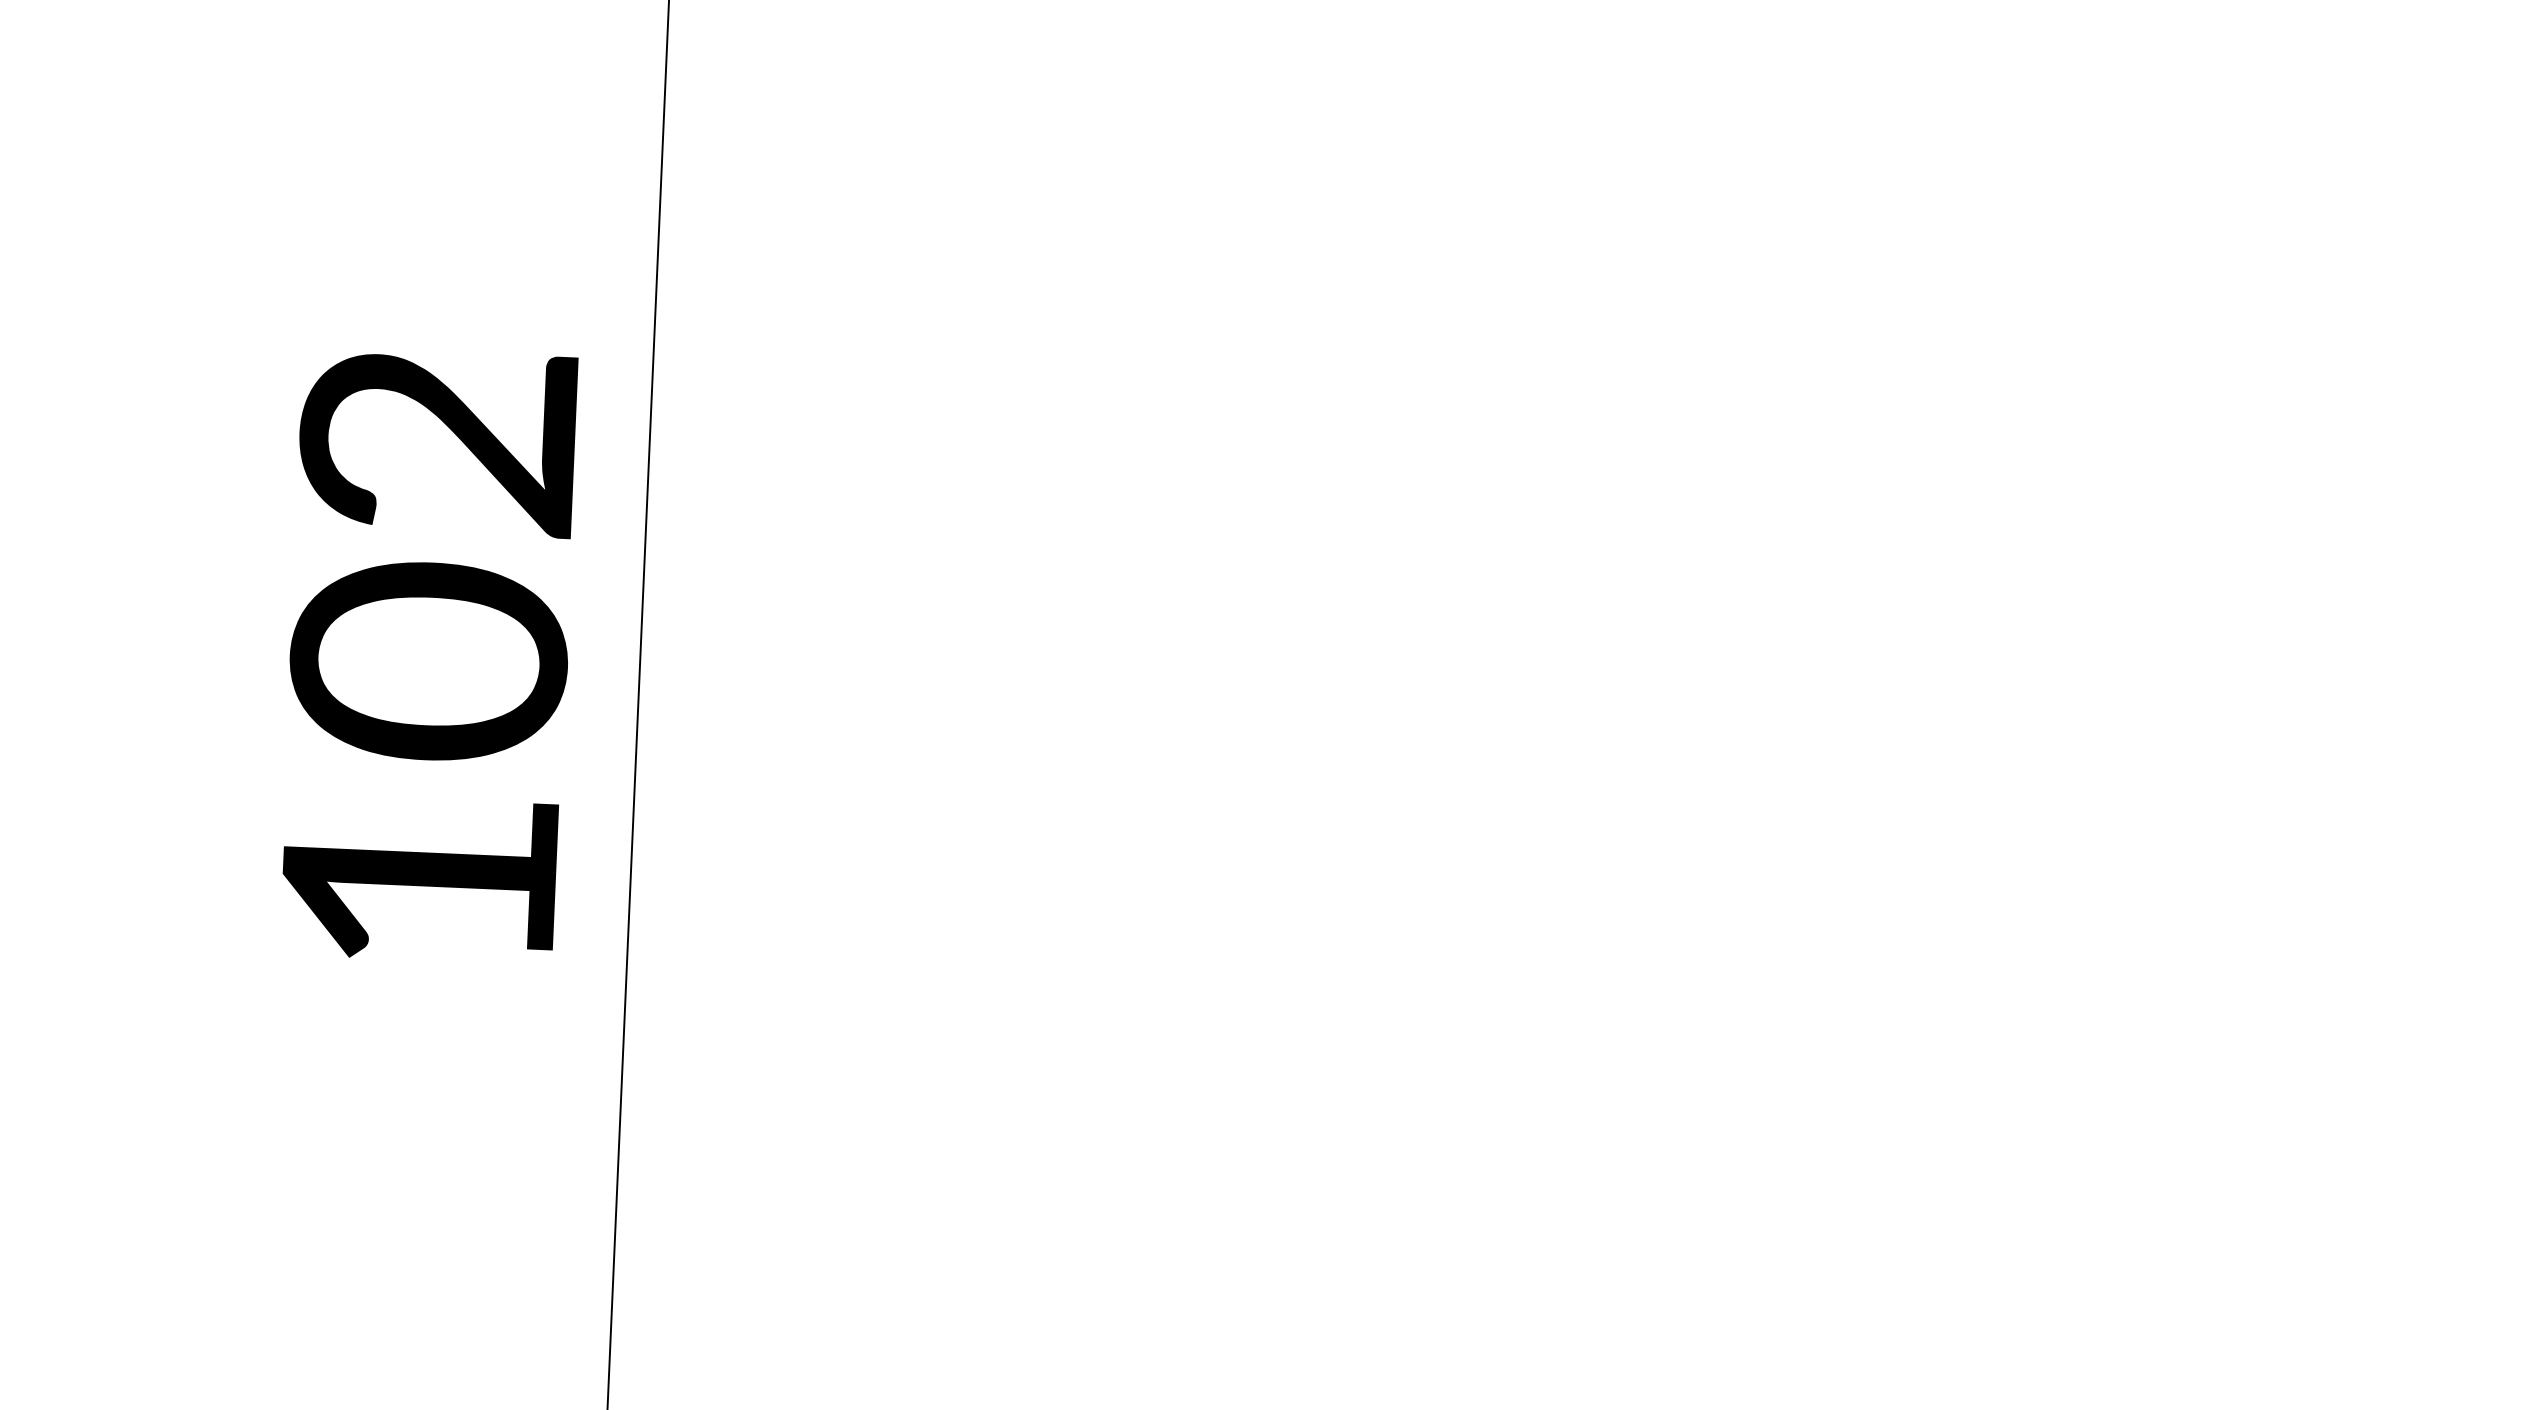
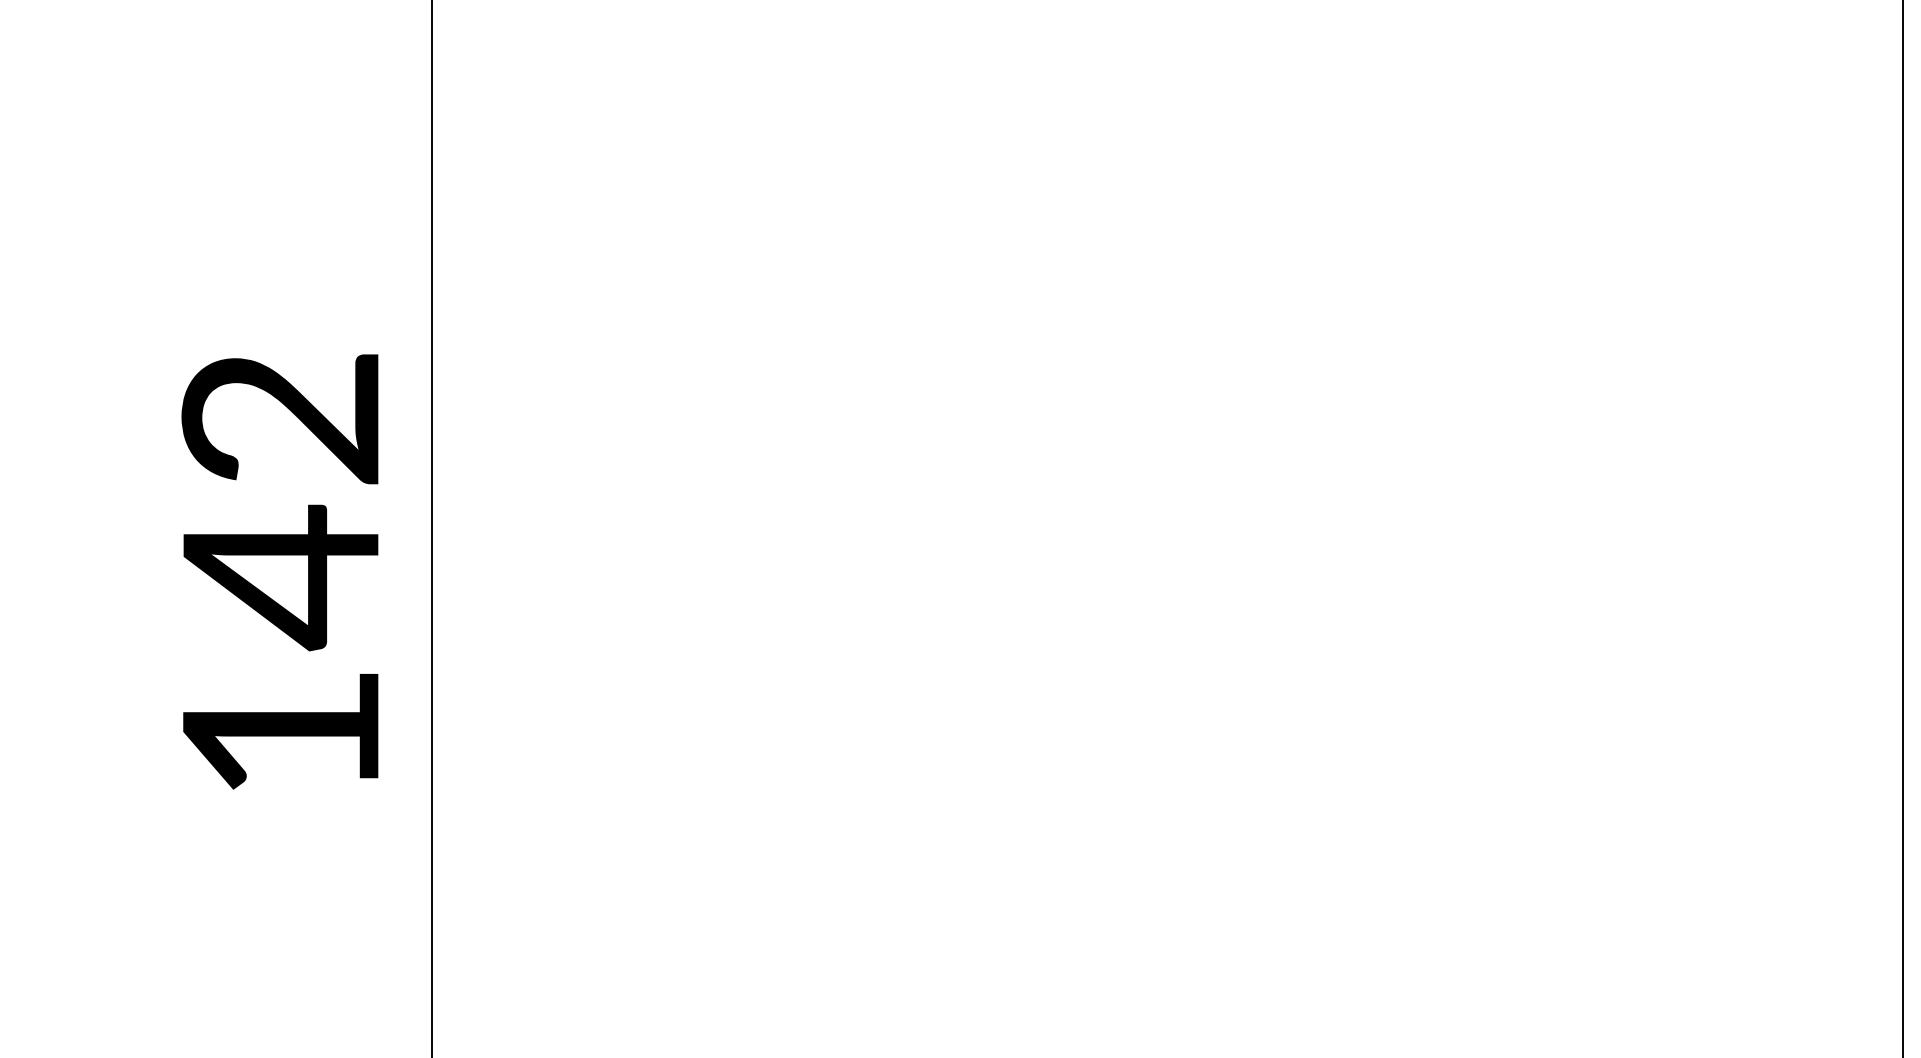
text: (428, 663) -> (280, 577), 102 -> 142

